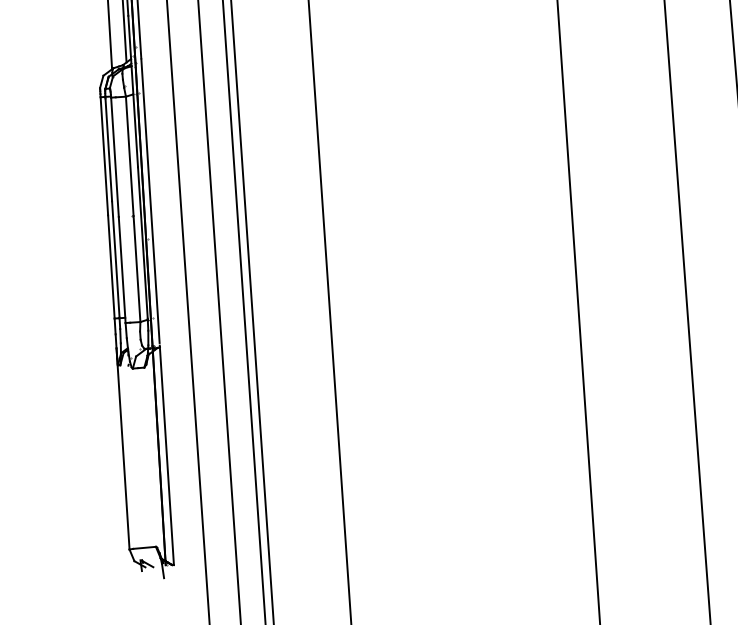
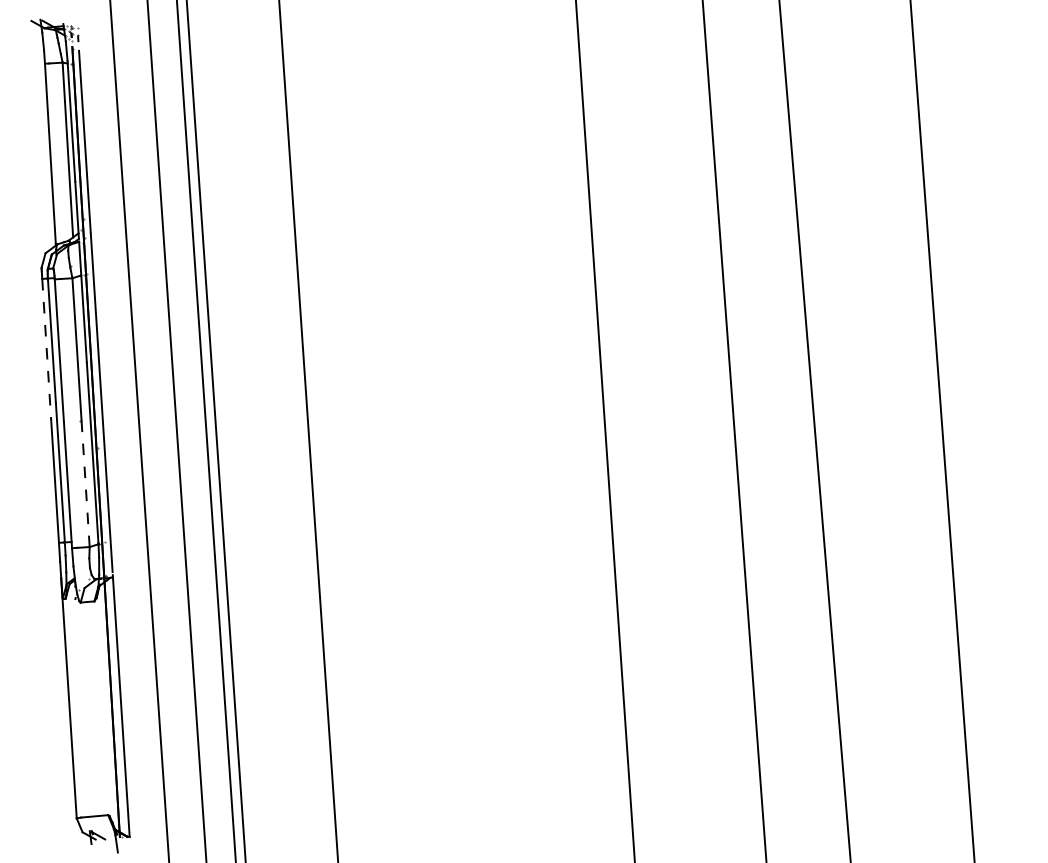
line: (104, 156) -> (46, 349), solid -> dashed
line: (136, 269) -> (85, 484), solid -> dashed

